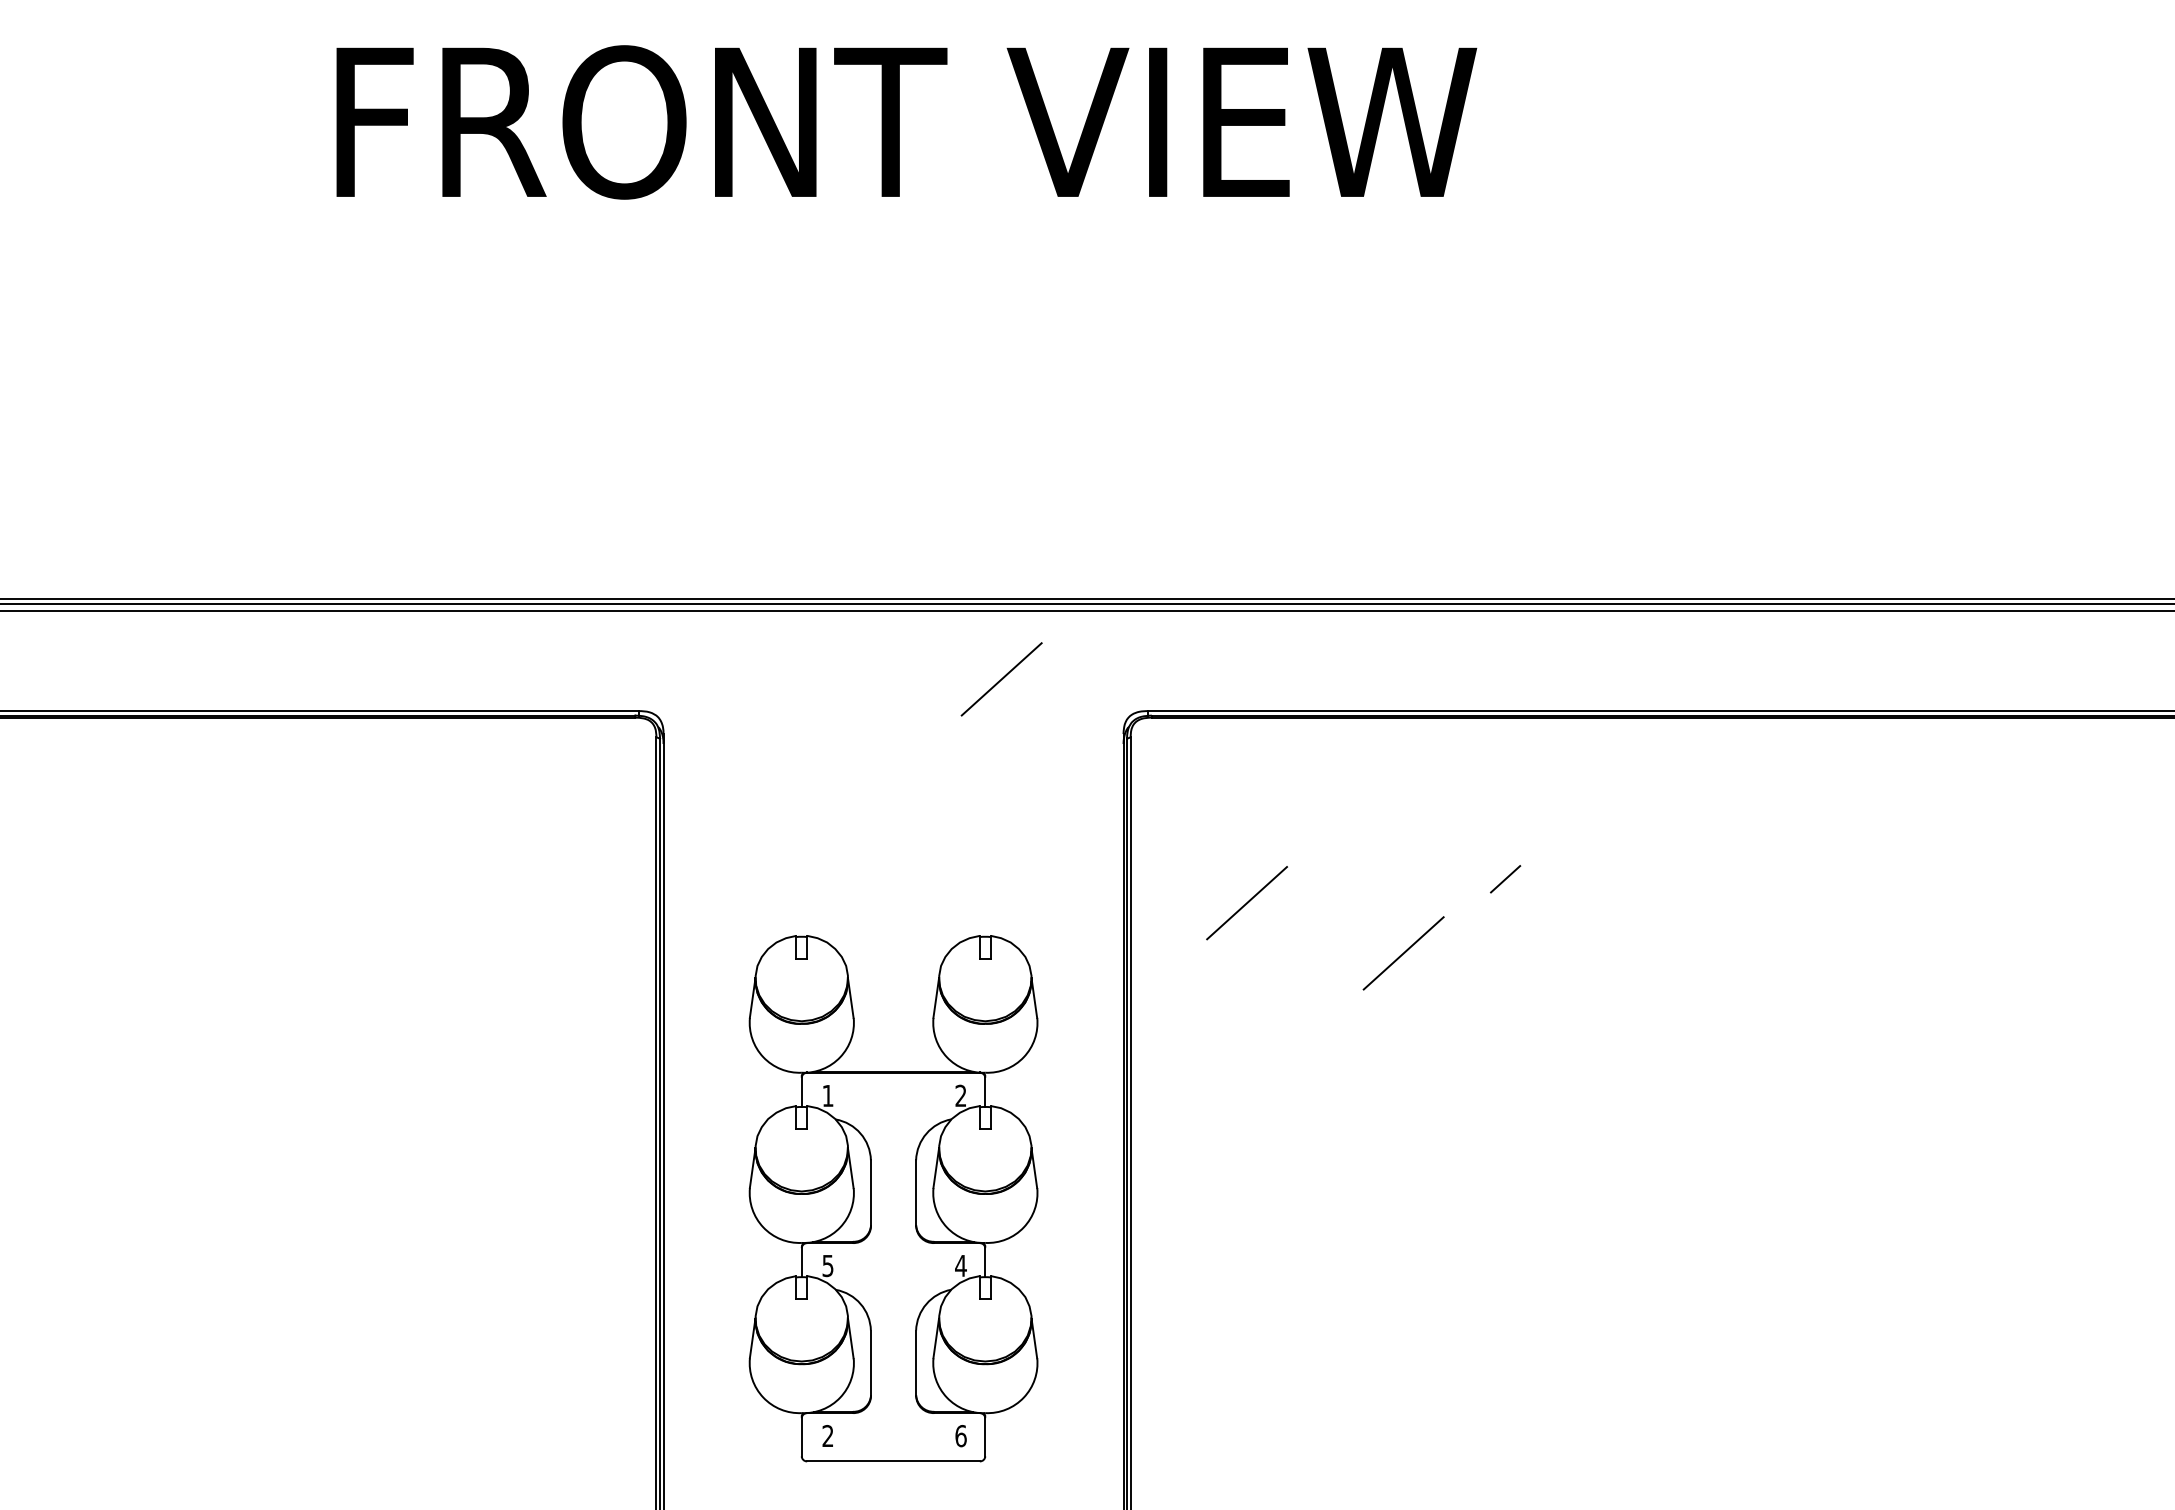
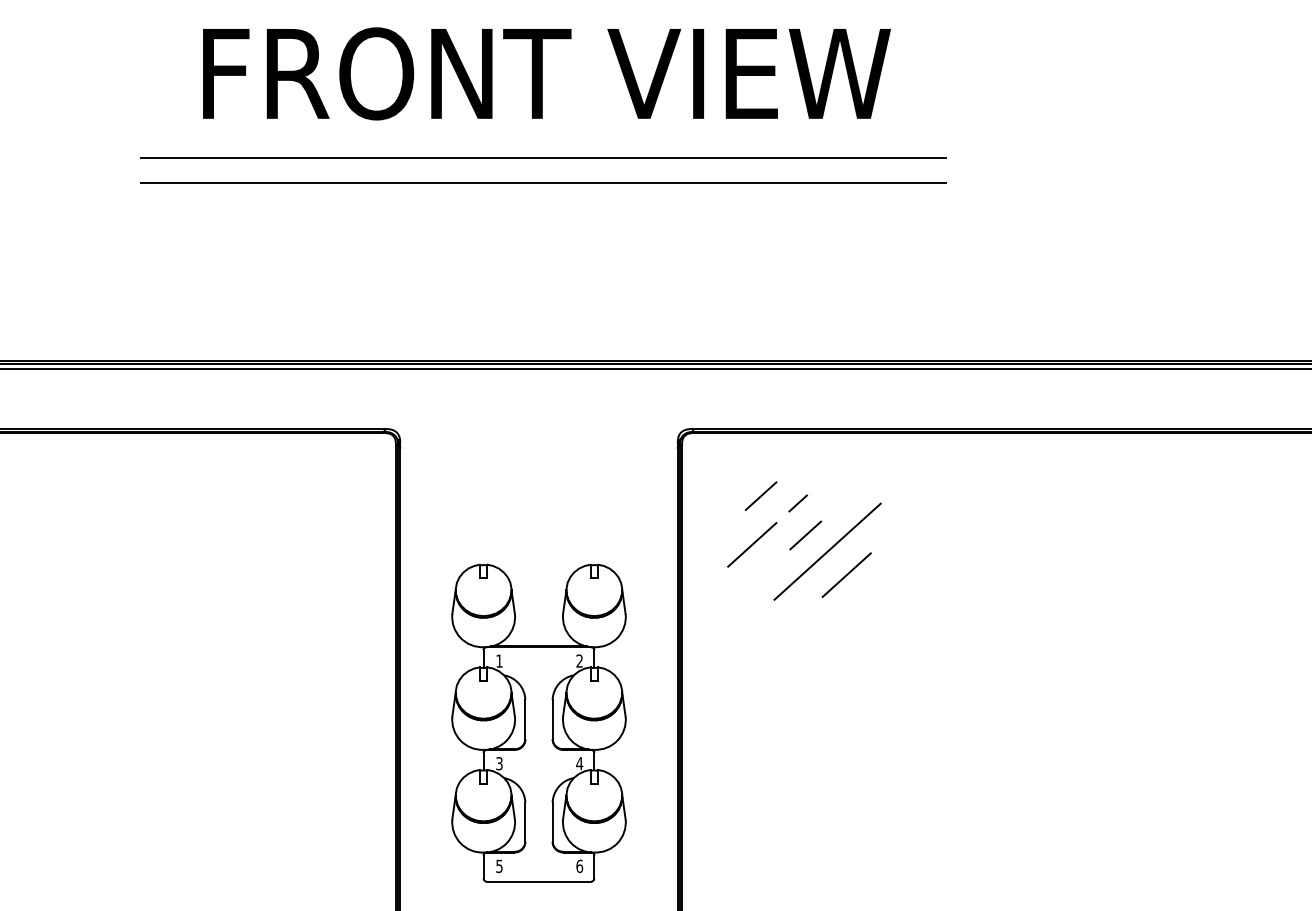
line: (901, 261) -> (543, 157), added
line: (901, 302) -> (543, 182), added
line: (1002, 678) -> (604, 409), removed
line: (1260, 821) -> (760, 495), added
line: (1504, 879) -> (797, 503), moved
line: (1335, 887) -> (805, 535), added
line: (1371, 914) -> (827, 551), added
text: (828, 1265) -> (499, 763), 5 -> 3
text: (828, 1436) -> (499, 866), 2 -> 5

